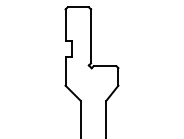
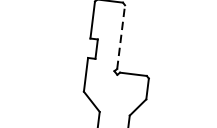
line: (91, 36) -> (121, 37), solid -> dashed

